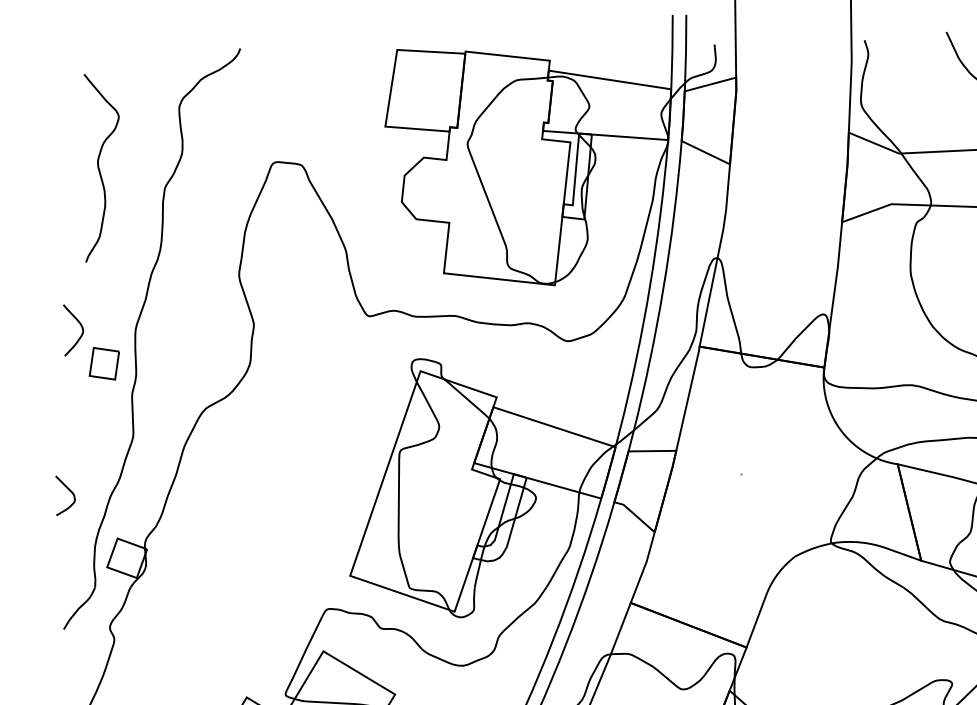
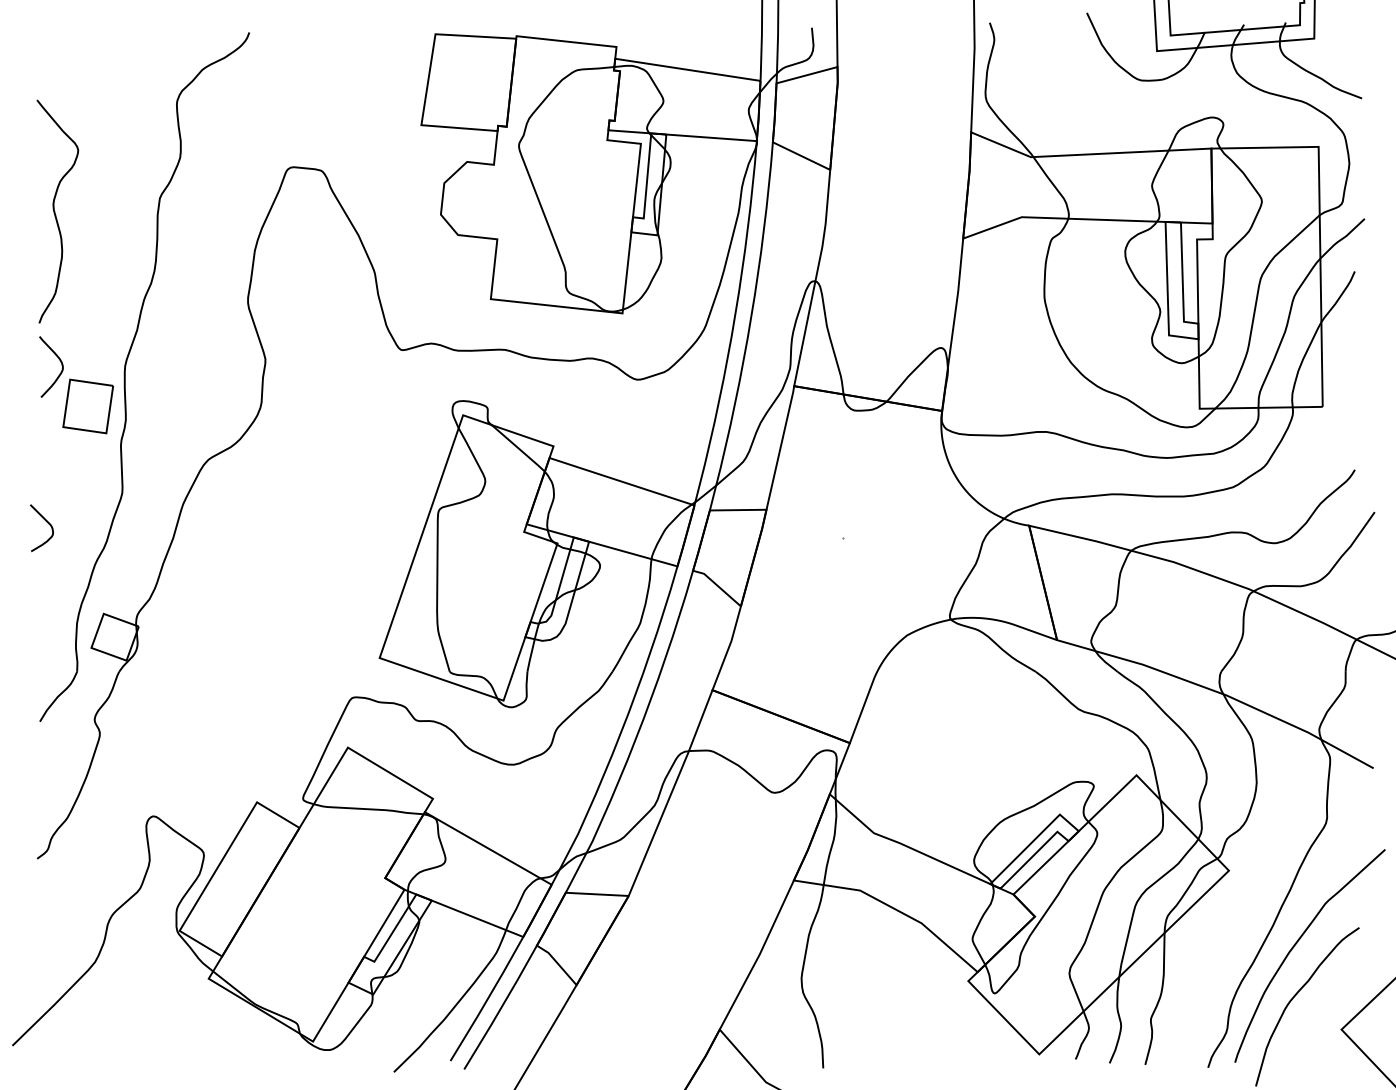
curve: (99, 168) -> (55, 211), moved
part: (103, 363) -> (87, 406), size x1.43
curve: (69, 491) -> (46, 522), moved

